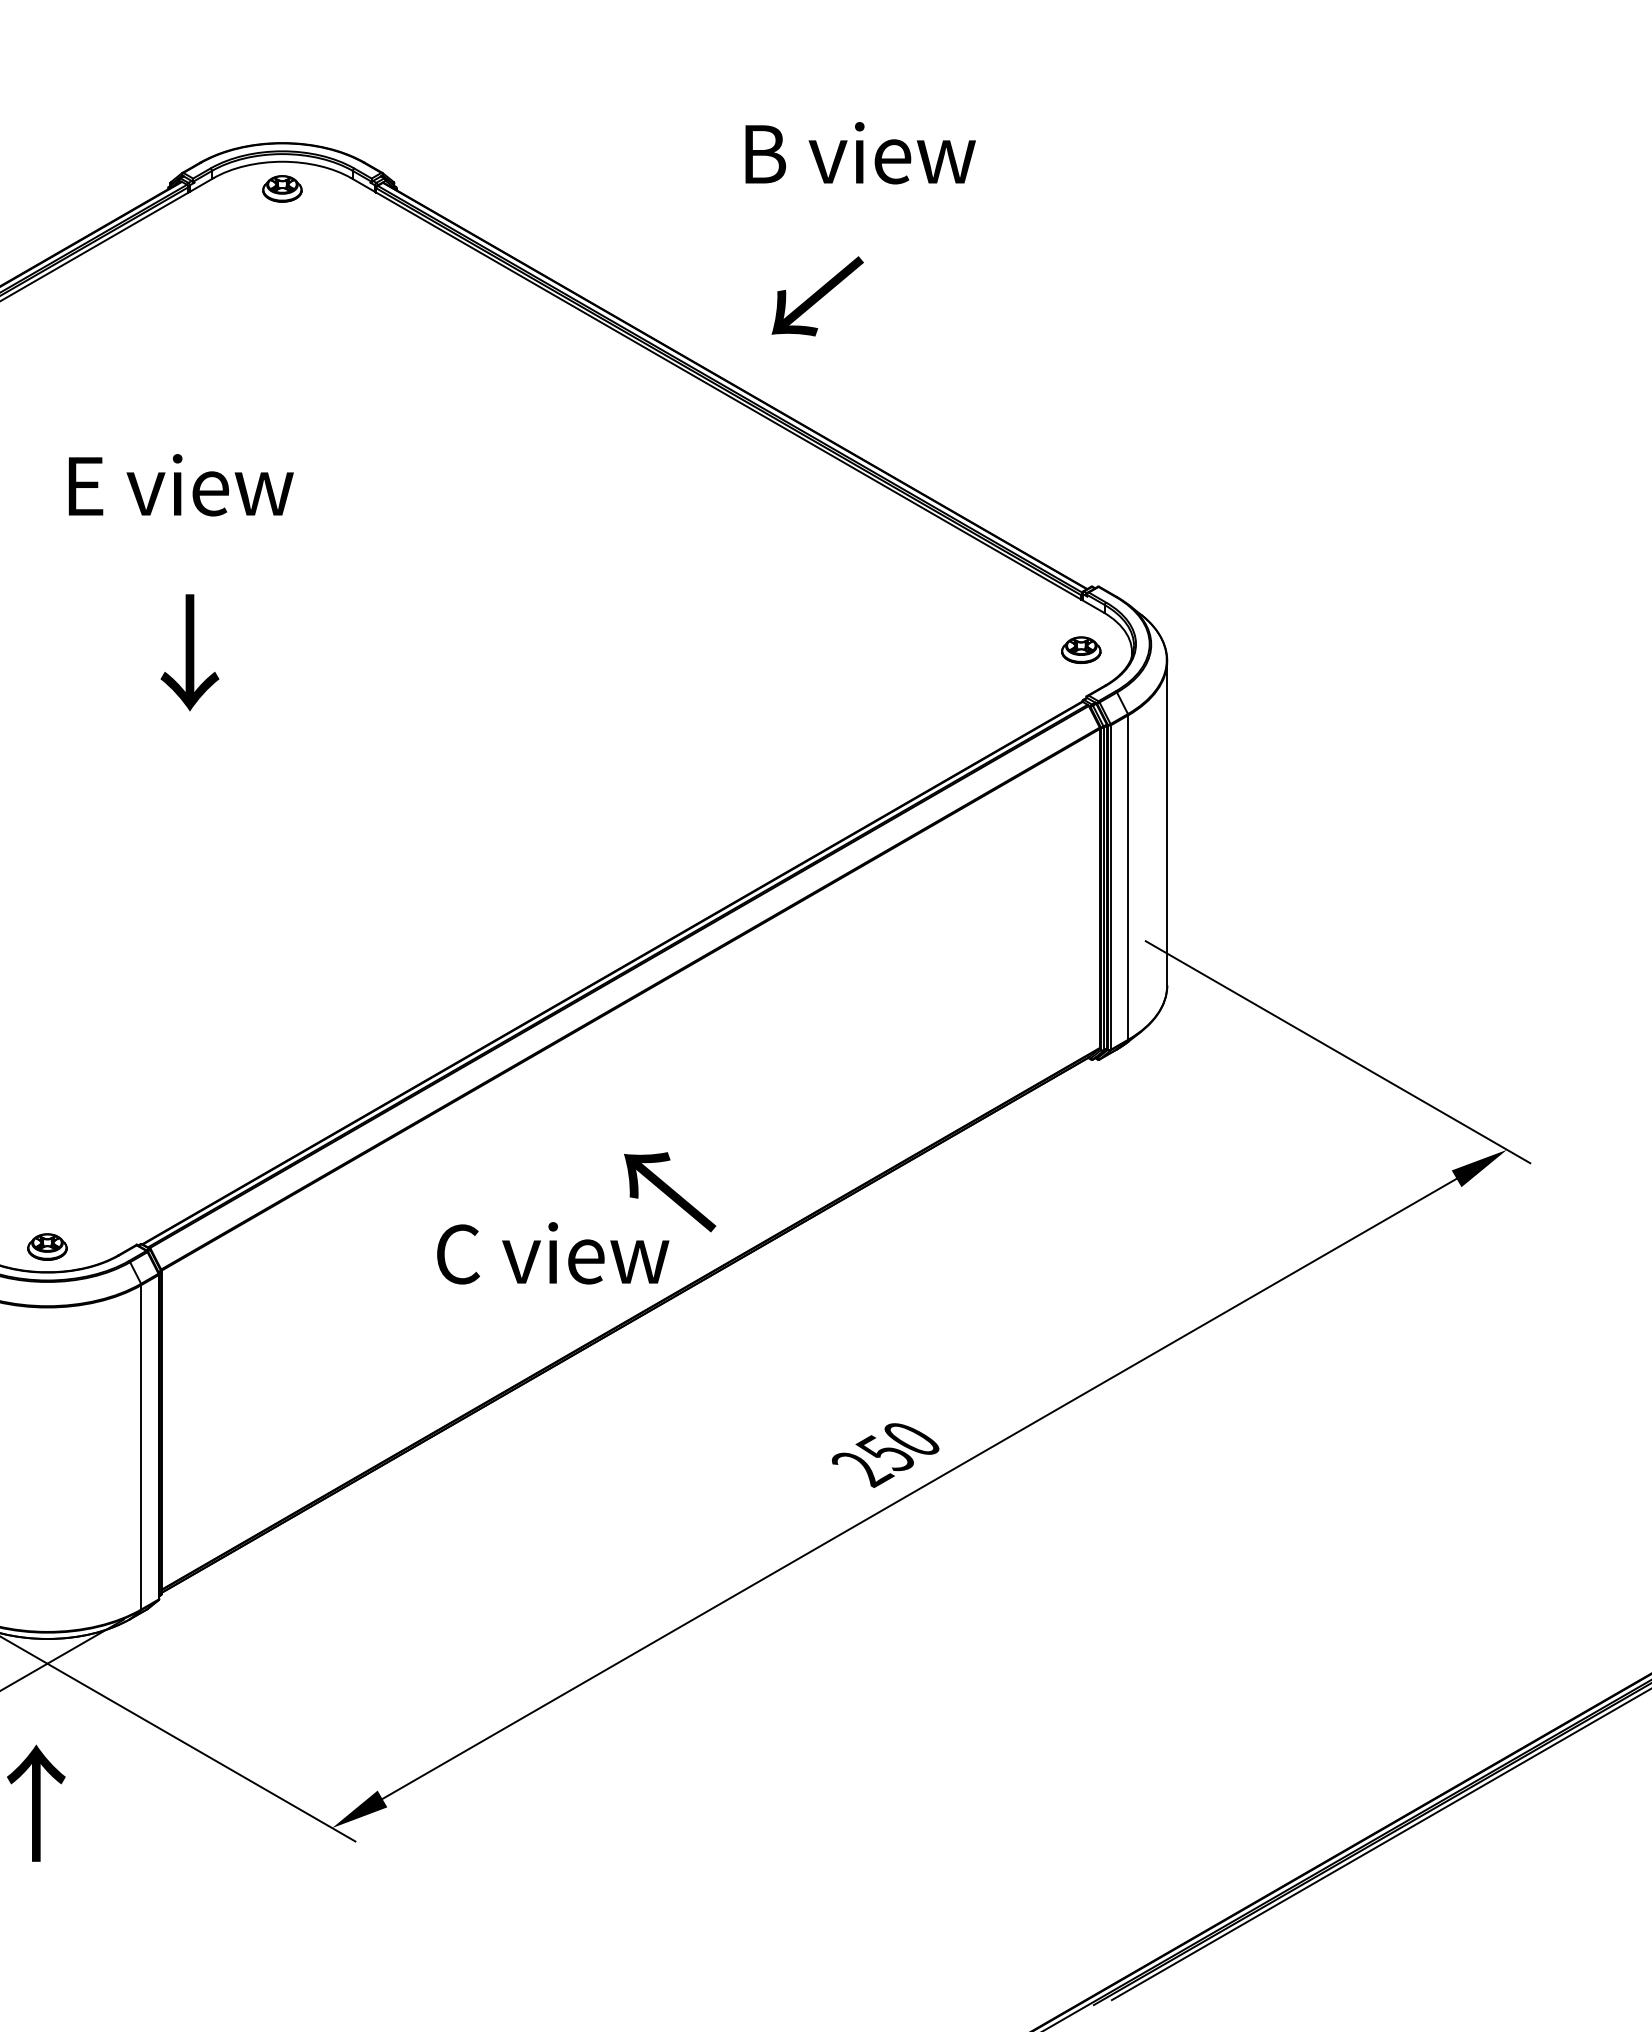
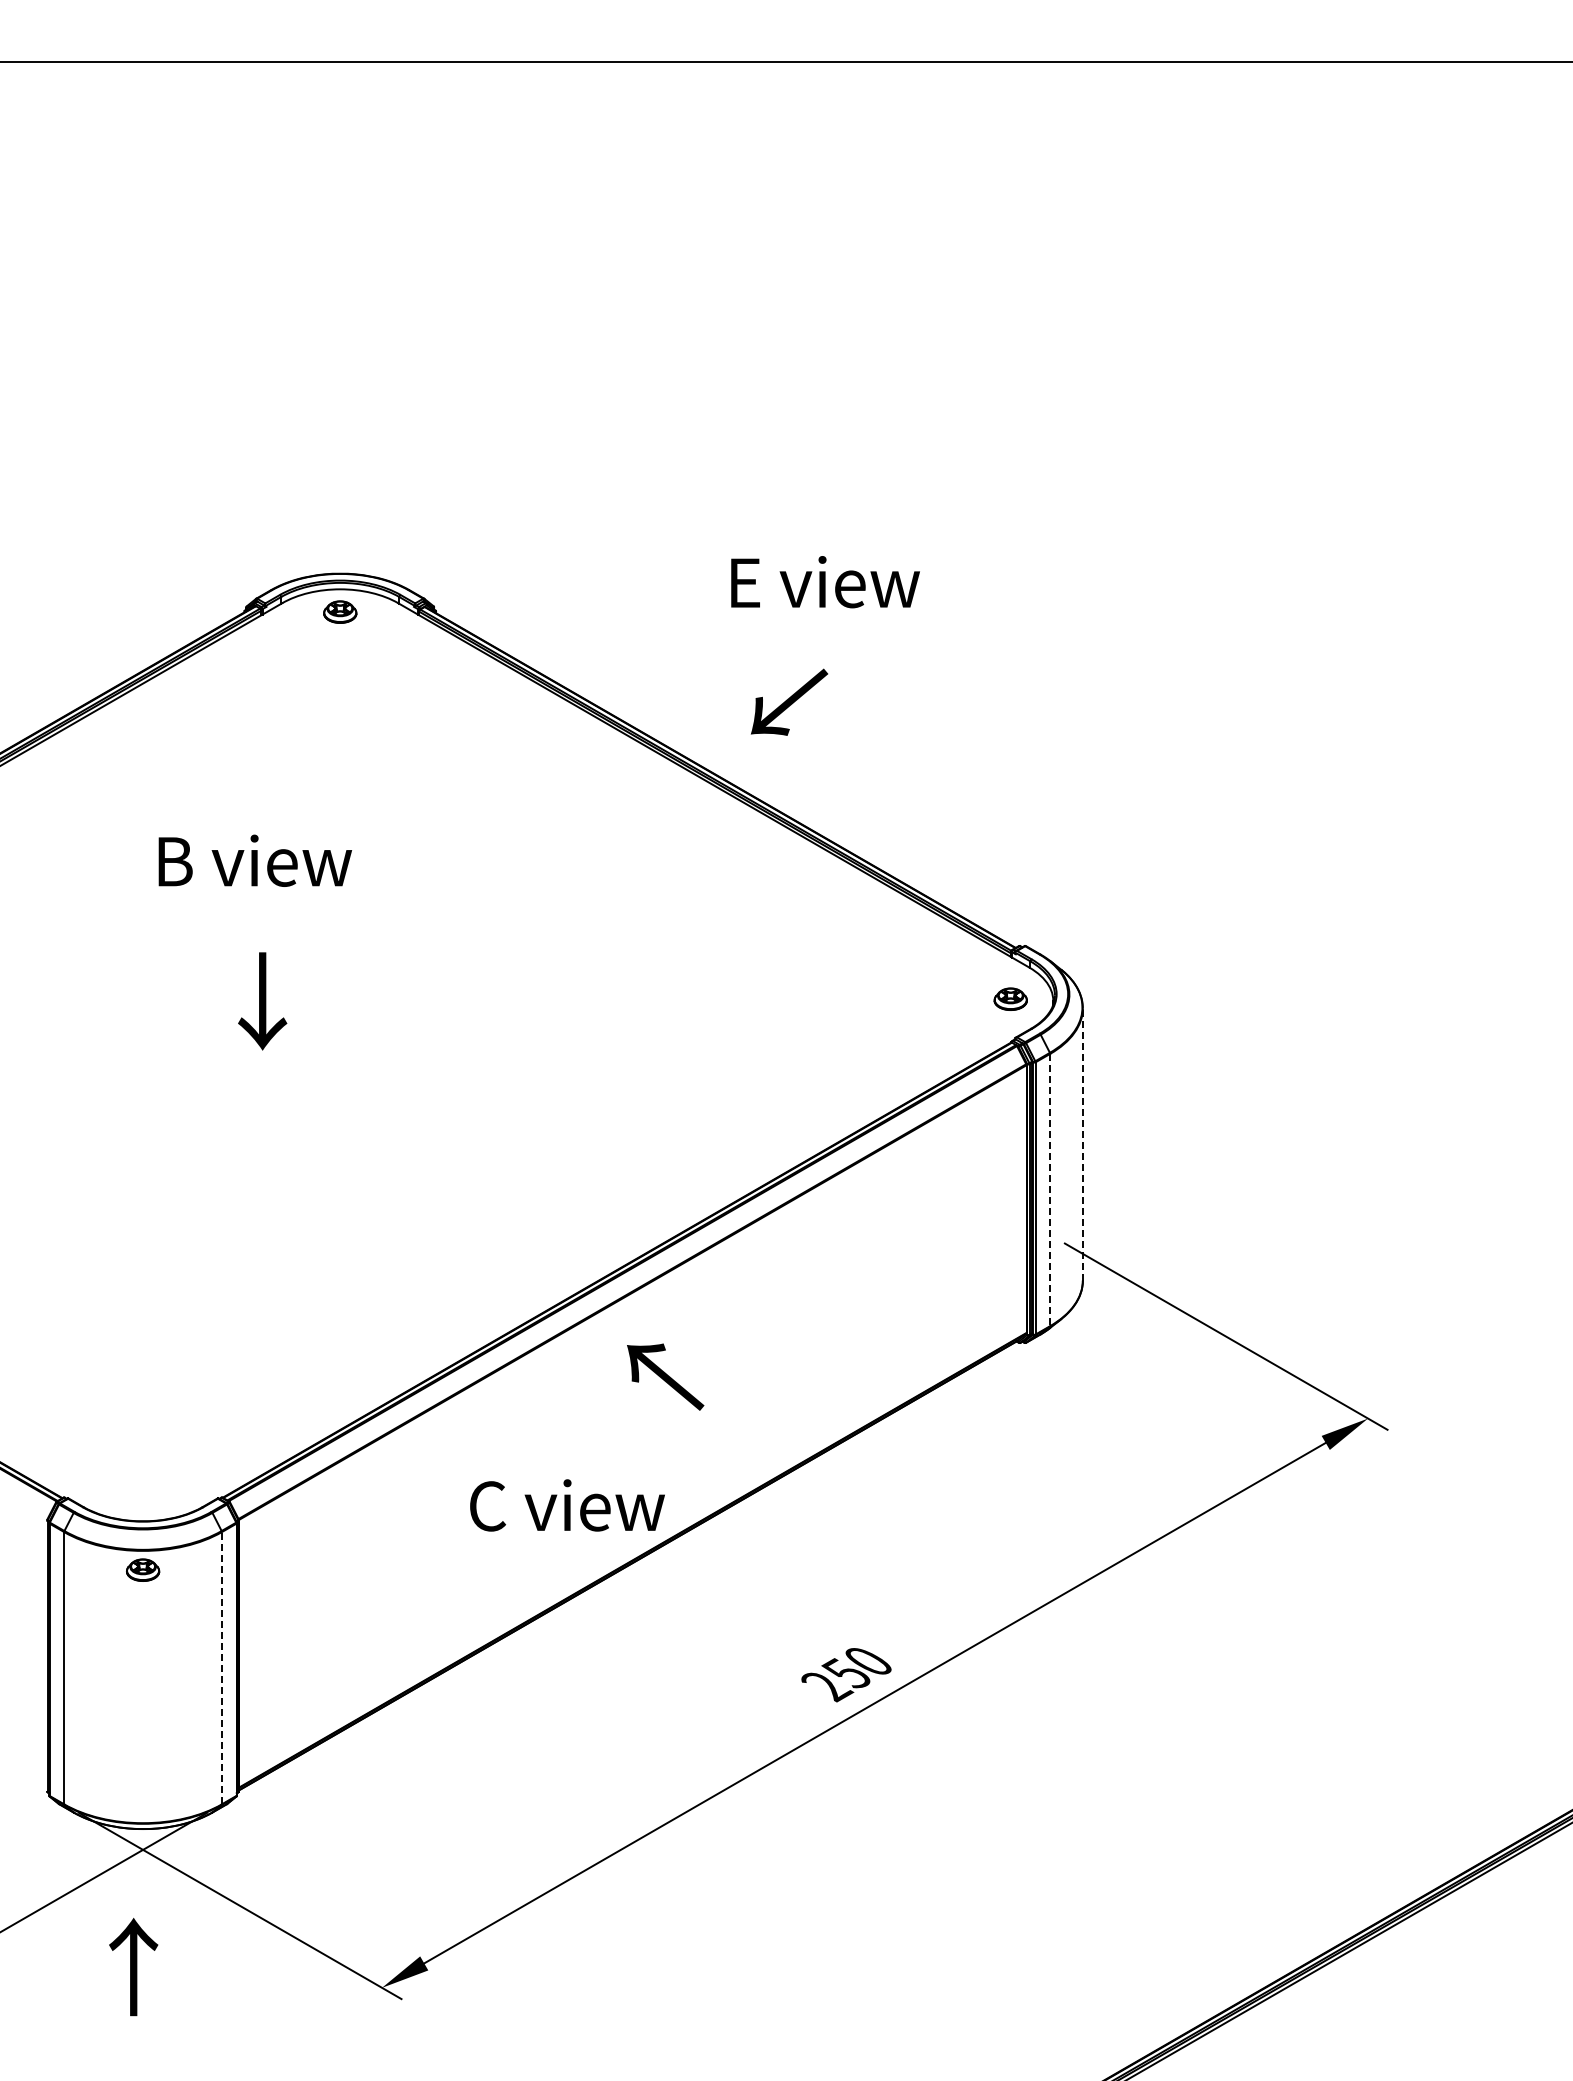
text: (860, 153) -> (825, 582), B view -> E view
text: (181, 484) -> (255, 860), E view -> B view
line: (1166, 822) -> (1082, 1143), solid -> dashed
line: (1128, 878) -> (1050, 1190), solid -> dashed
text: (669, 1191) -> (665, 1376), moved
part: (47, 1246) -> (143, 1569), moved
line: (140, 1446) -> (221, 1667), solid -> dashed

